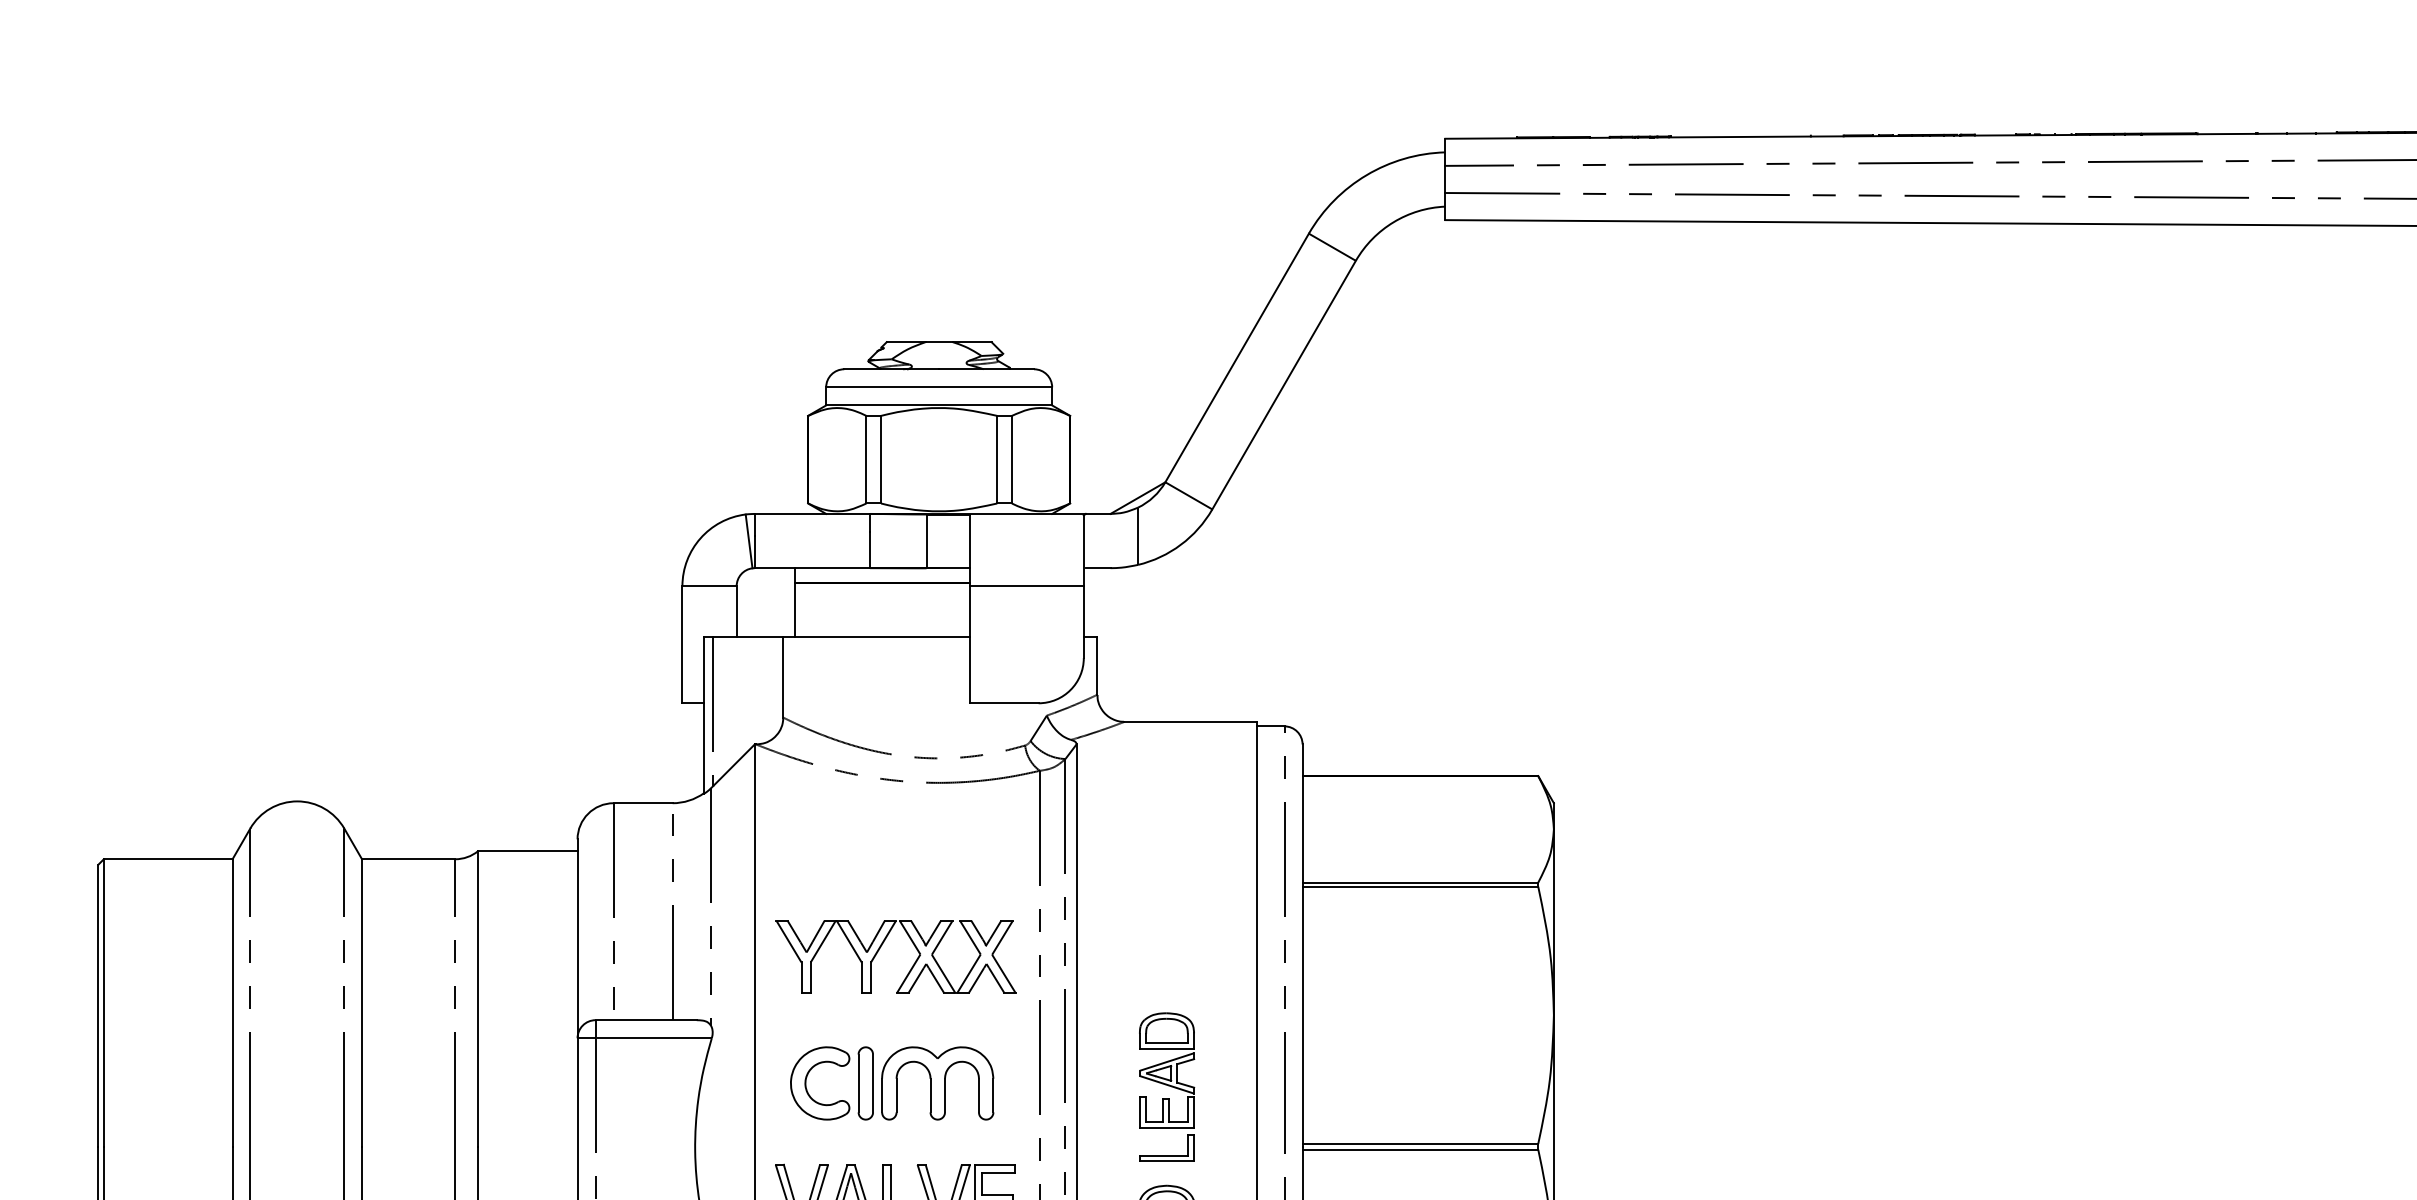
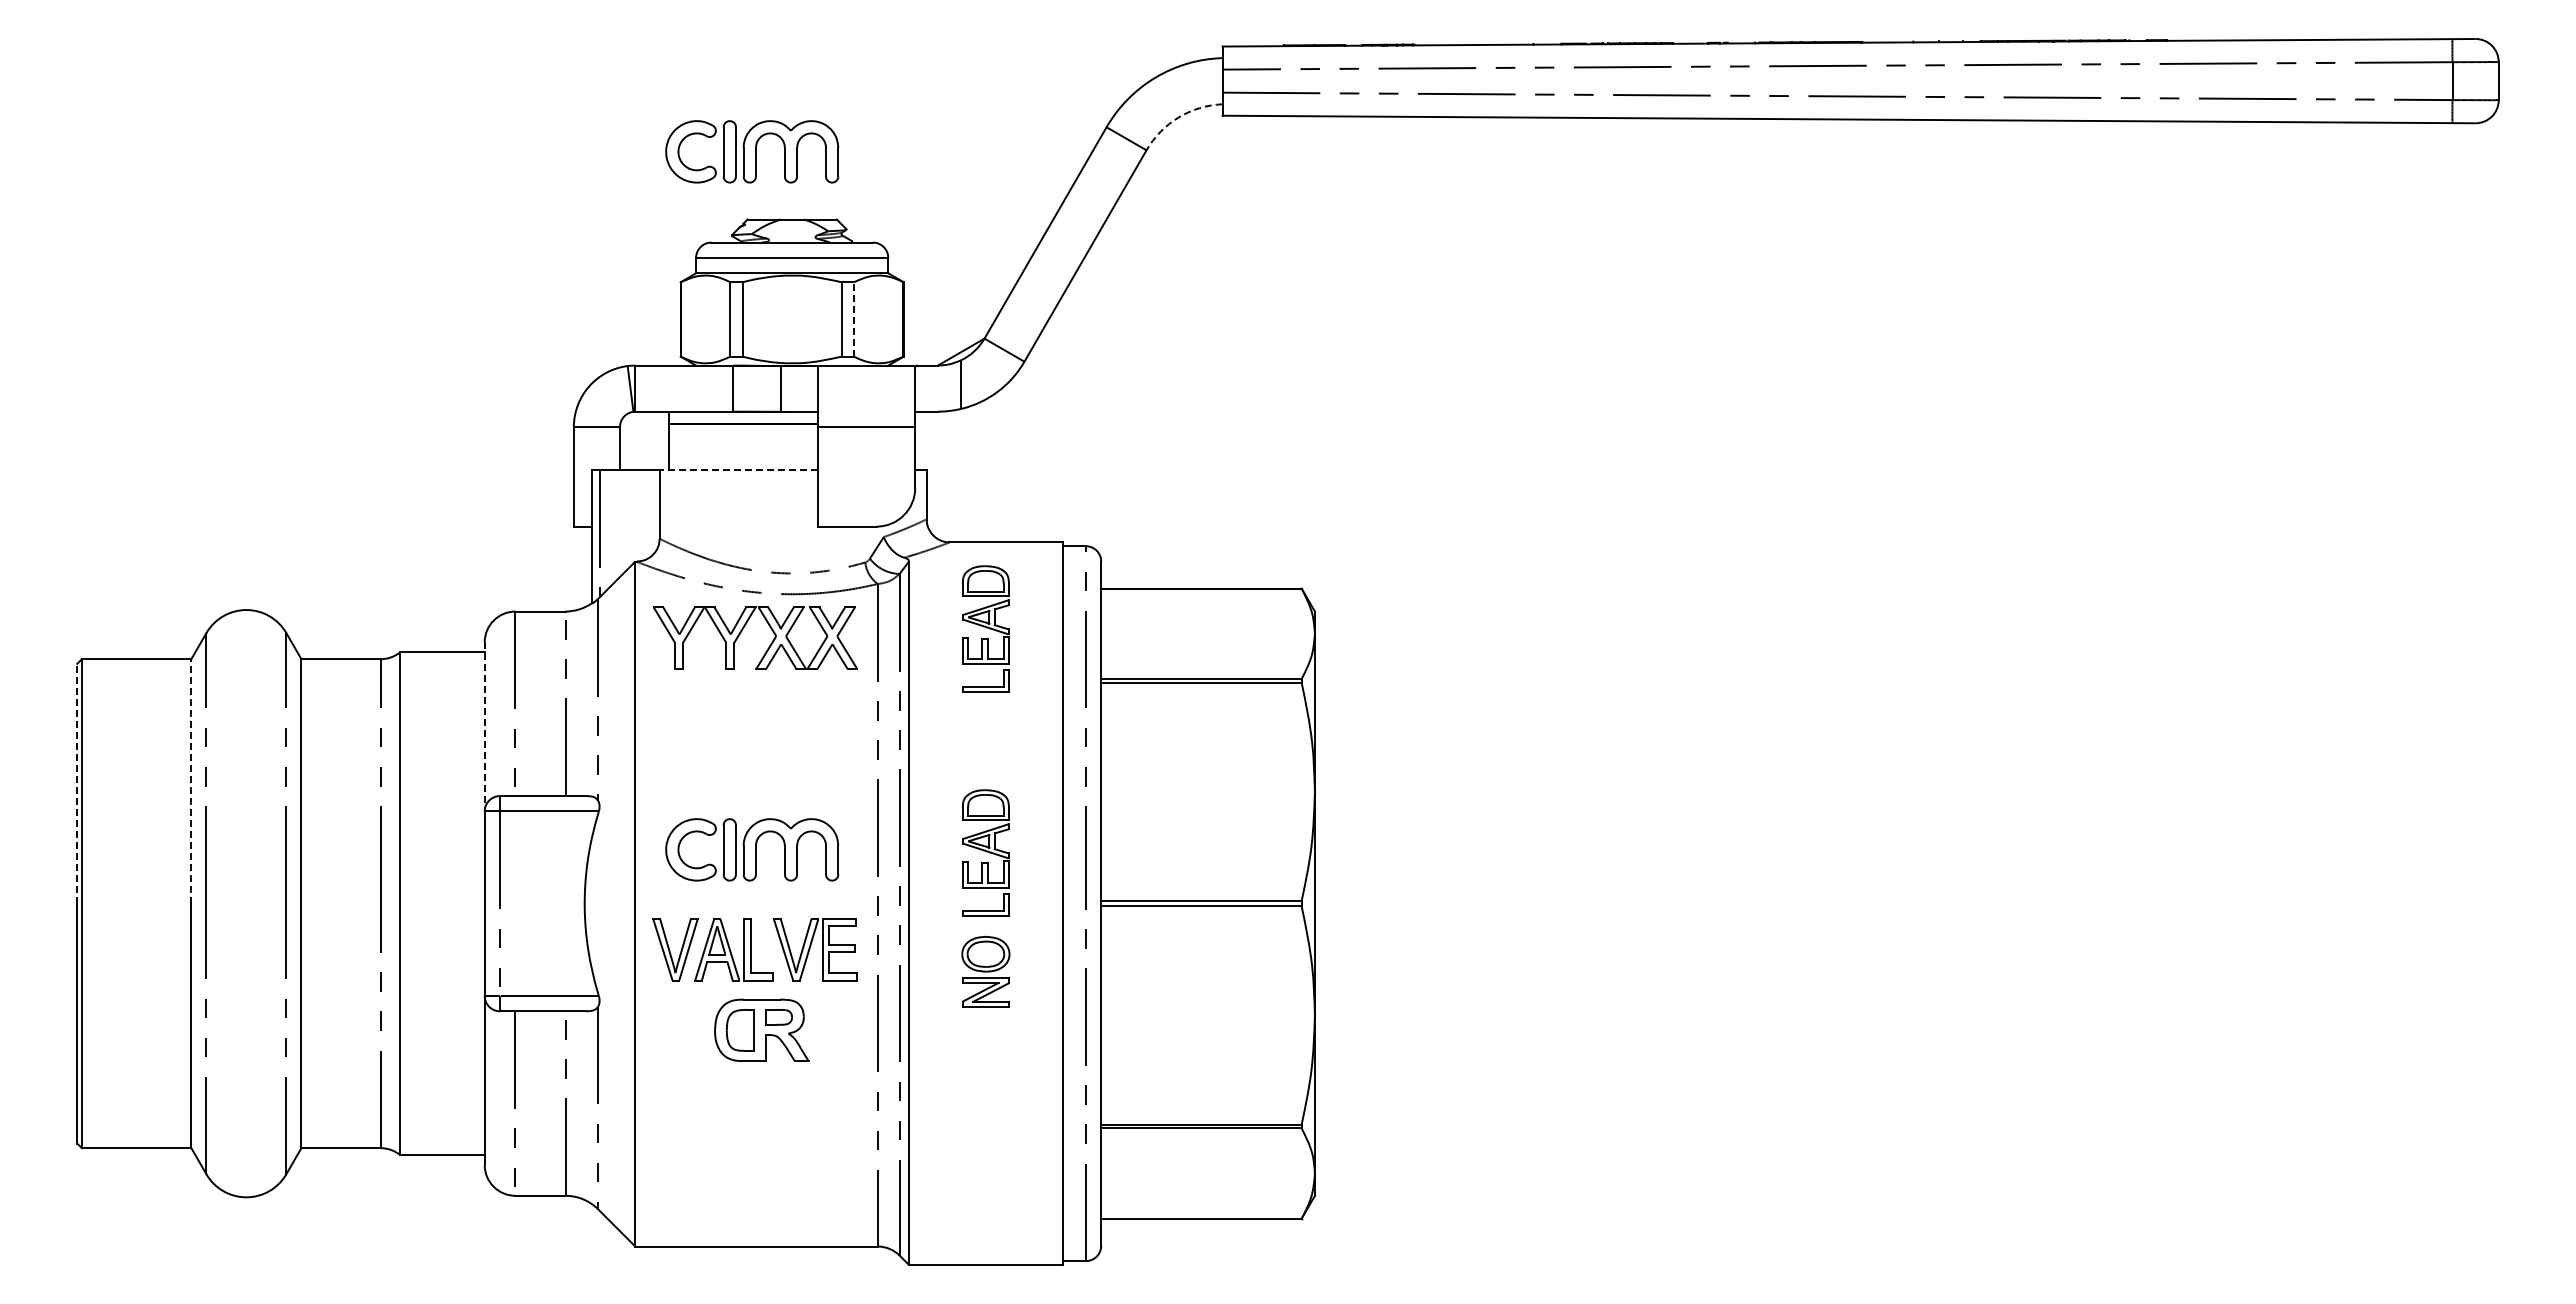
arc: (1393, 222) -> (1178, 117), solid -> dashed
part: (892, 262) -> (752, 151), added
line: (1012, 458) -> (854, 318), solid -> dashed
line: (876, 637) -> (738, 470), solid -> dashed
part: (1166, 823) -> (985, 628), added
line: (577, 938) -> (484, 726), solid -> dashed
part: (880, 948) -> (742, 631), moved
line: (232, 1001) -> (191, 780), solid -> dashed
line: (98, 1005) -> (77, 783), solid -> dashed

